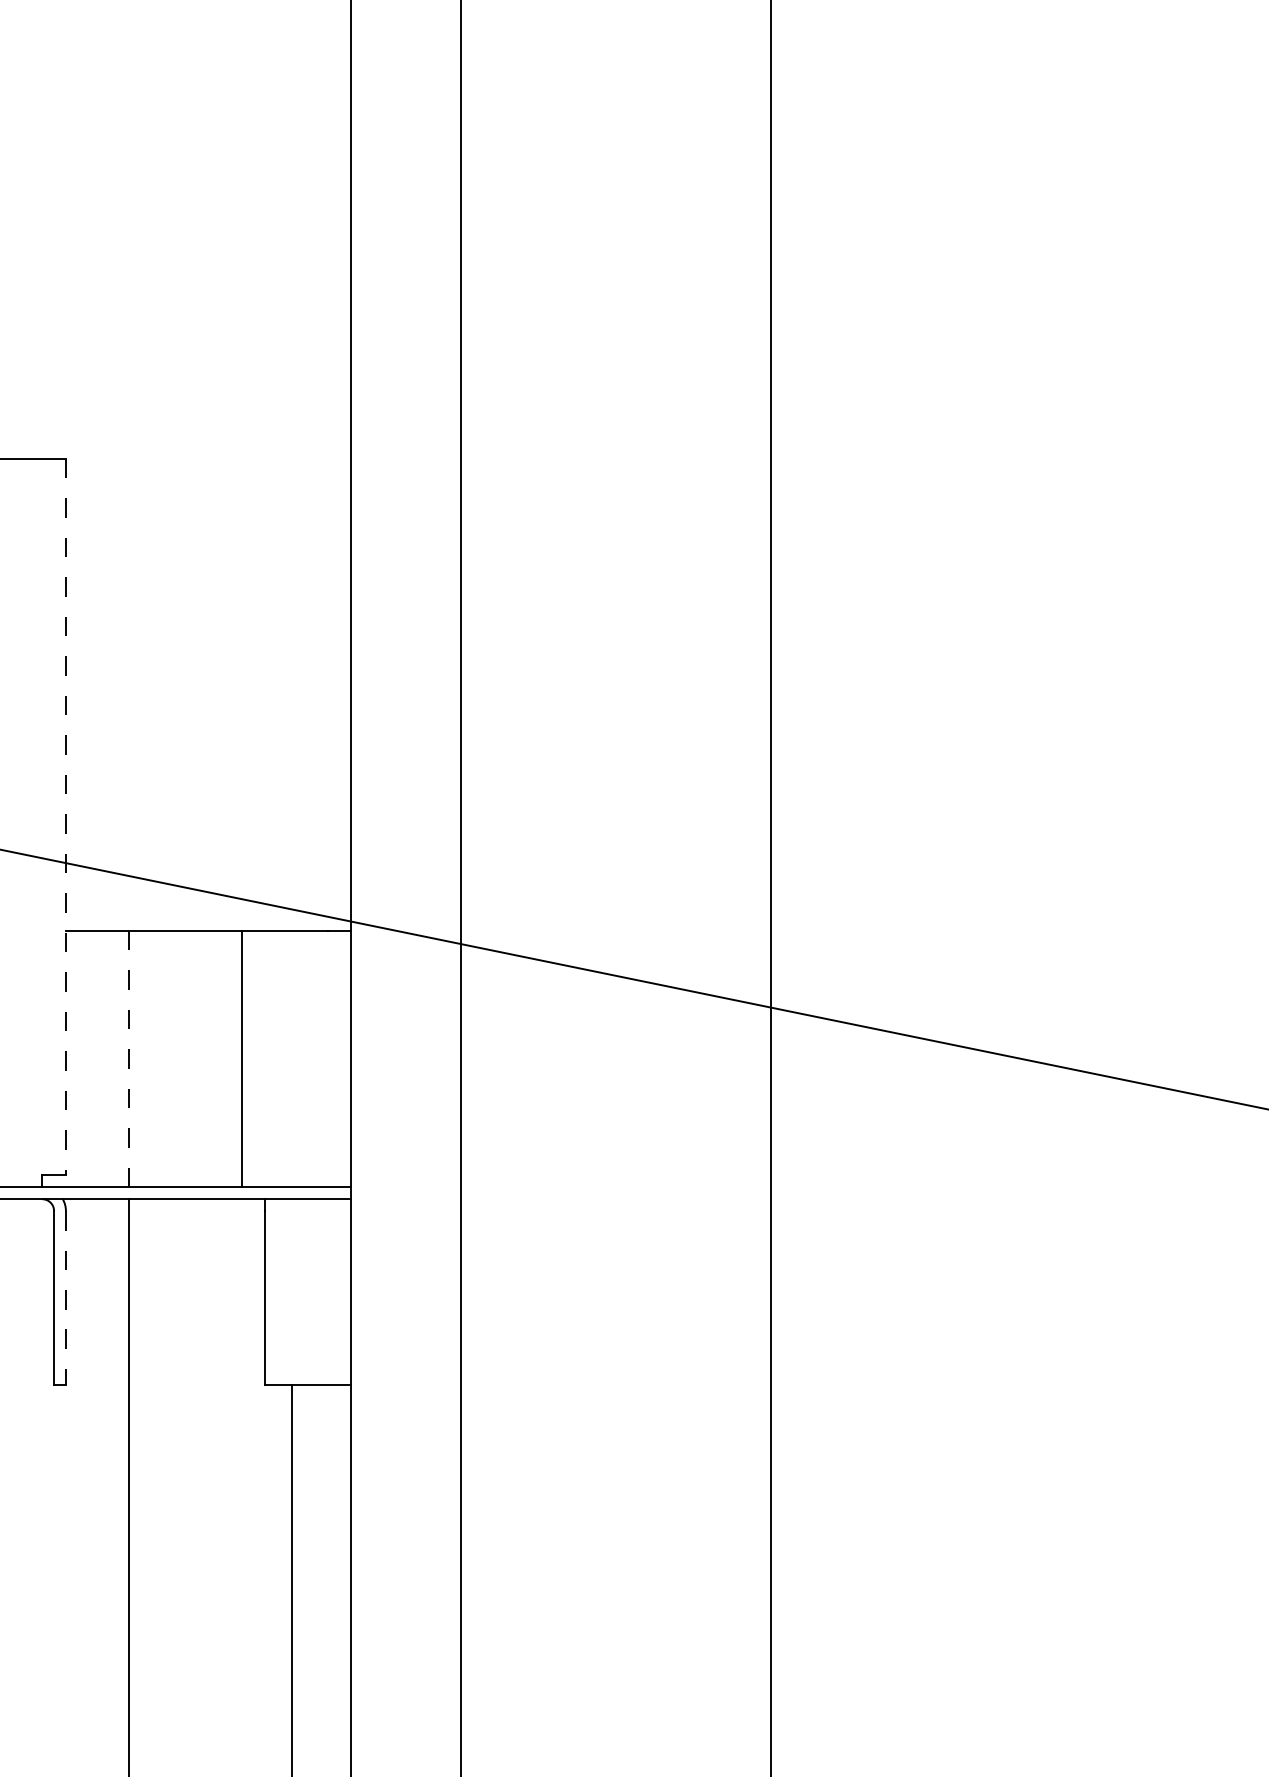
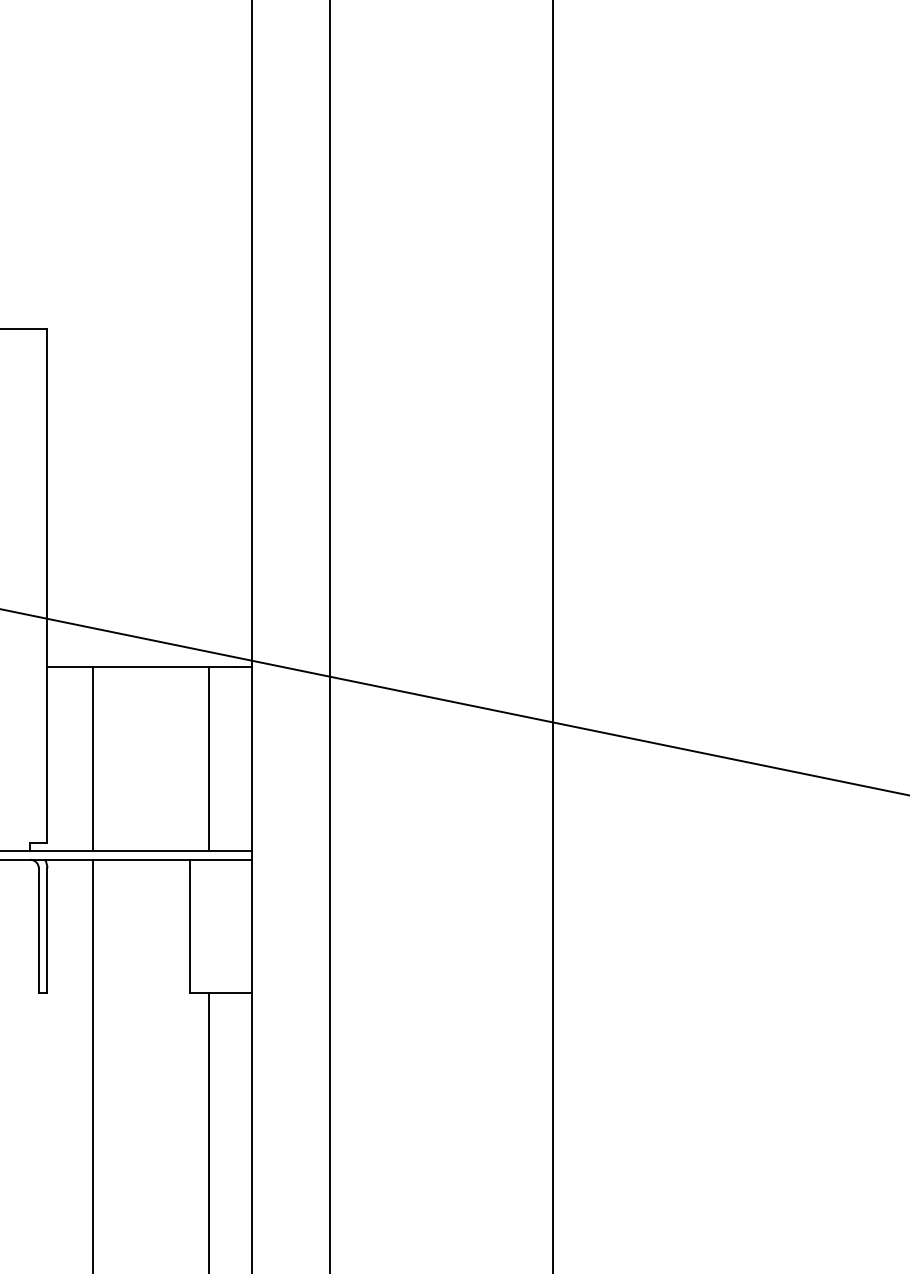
line: (65, 817) -> (47, 586), dashed -> solid
line: (241, 1058) -> (209, 758), moved
line: (129, 1059) -> (92, 759), dashed -> solid
line: (65, 1297) -> (47, 930), dashed -> solid

